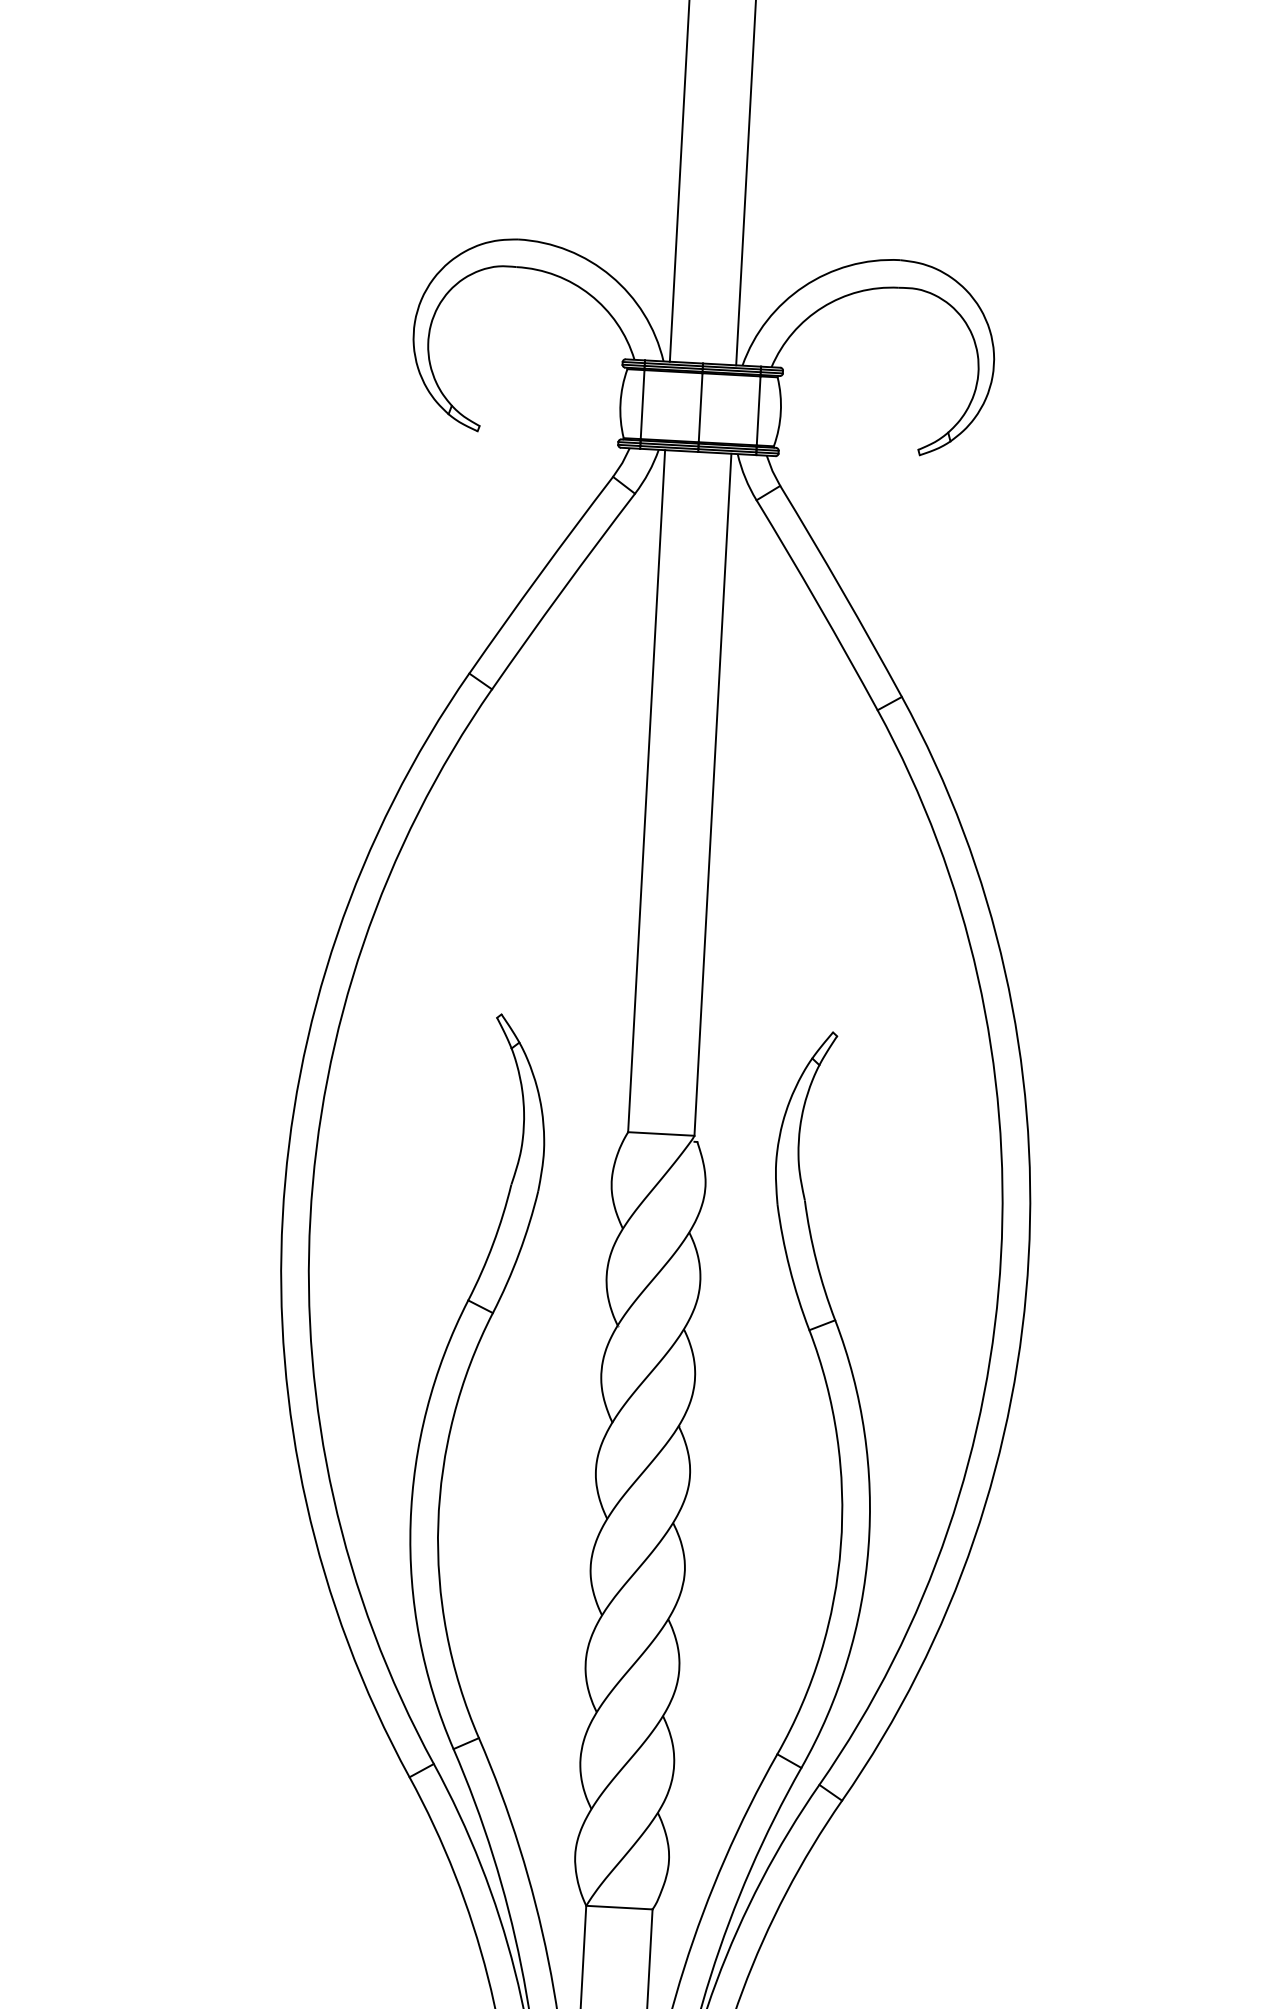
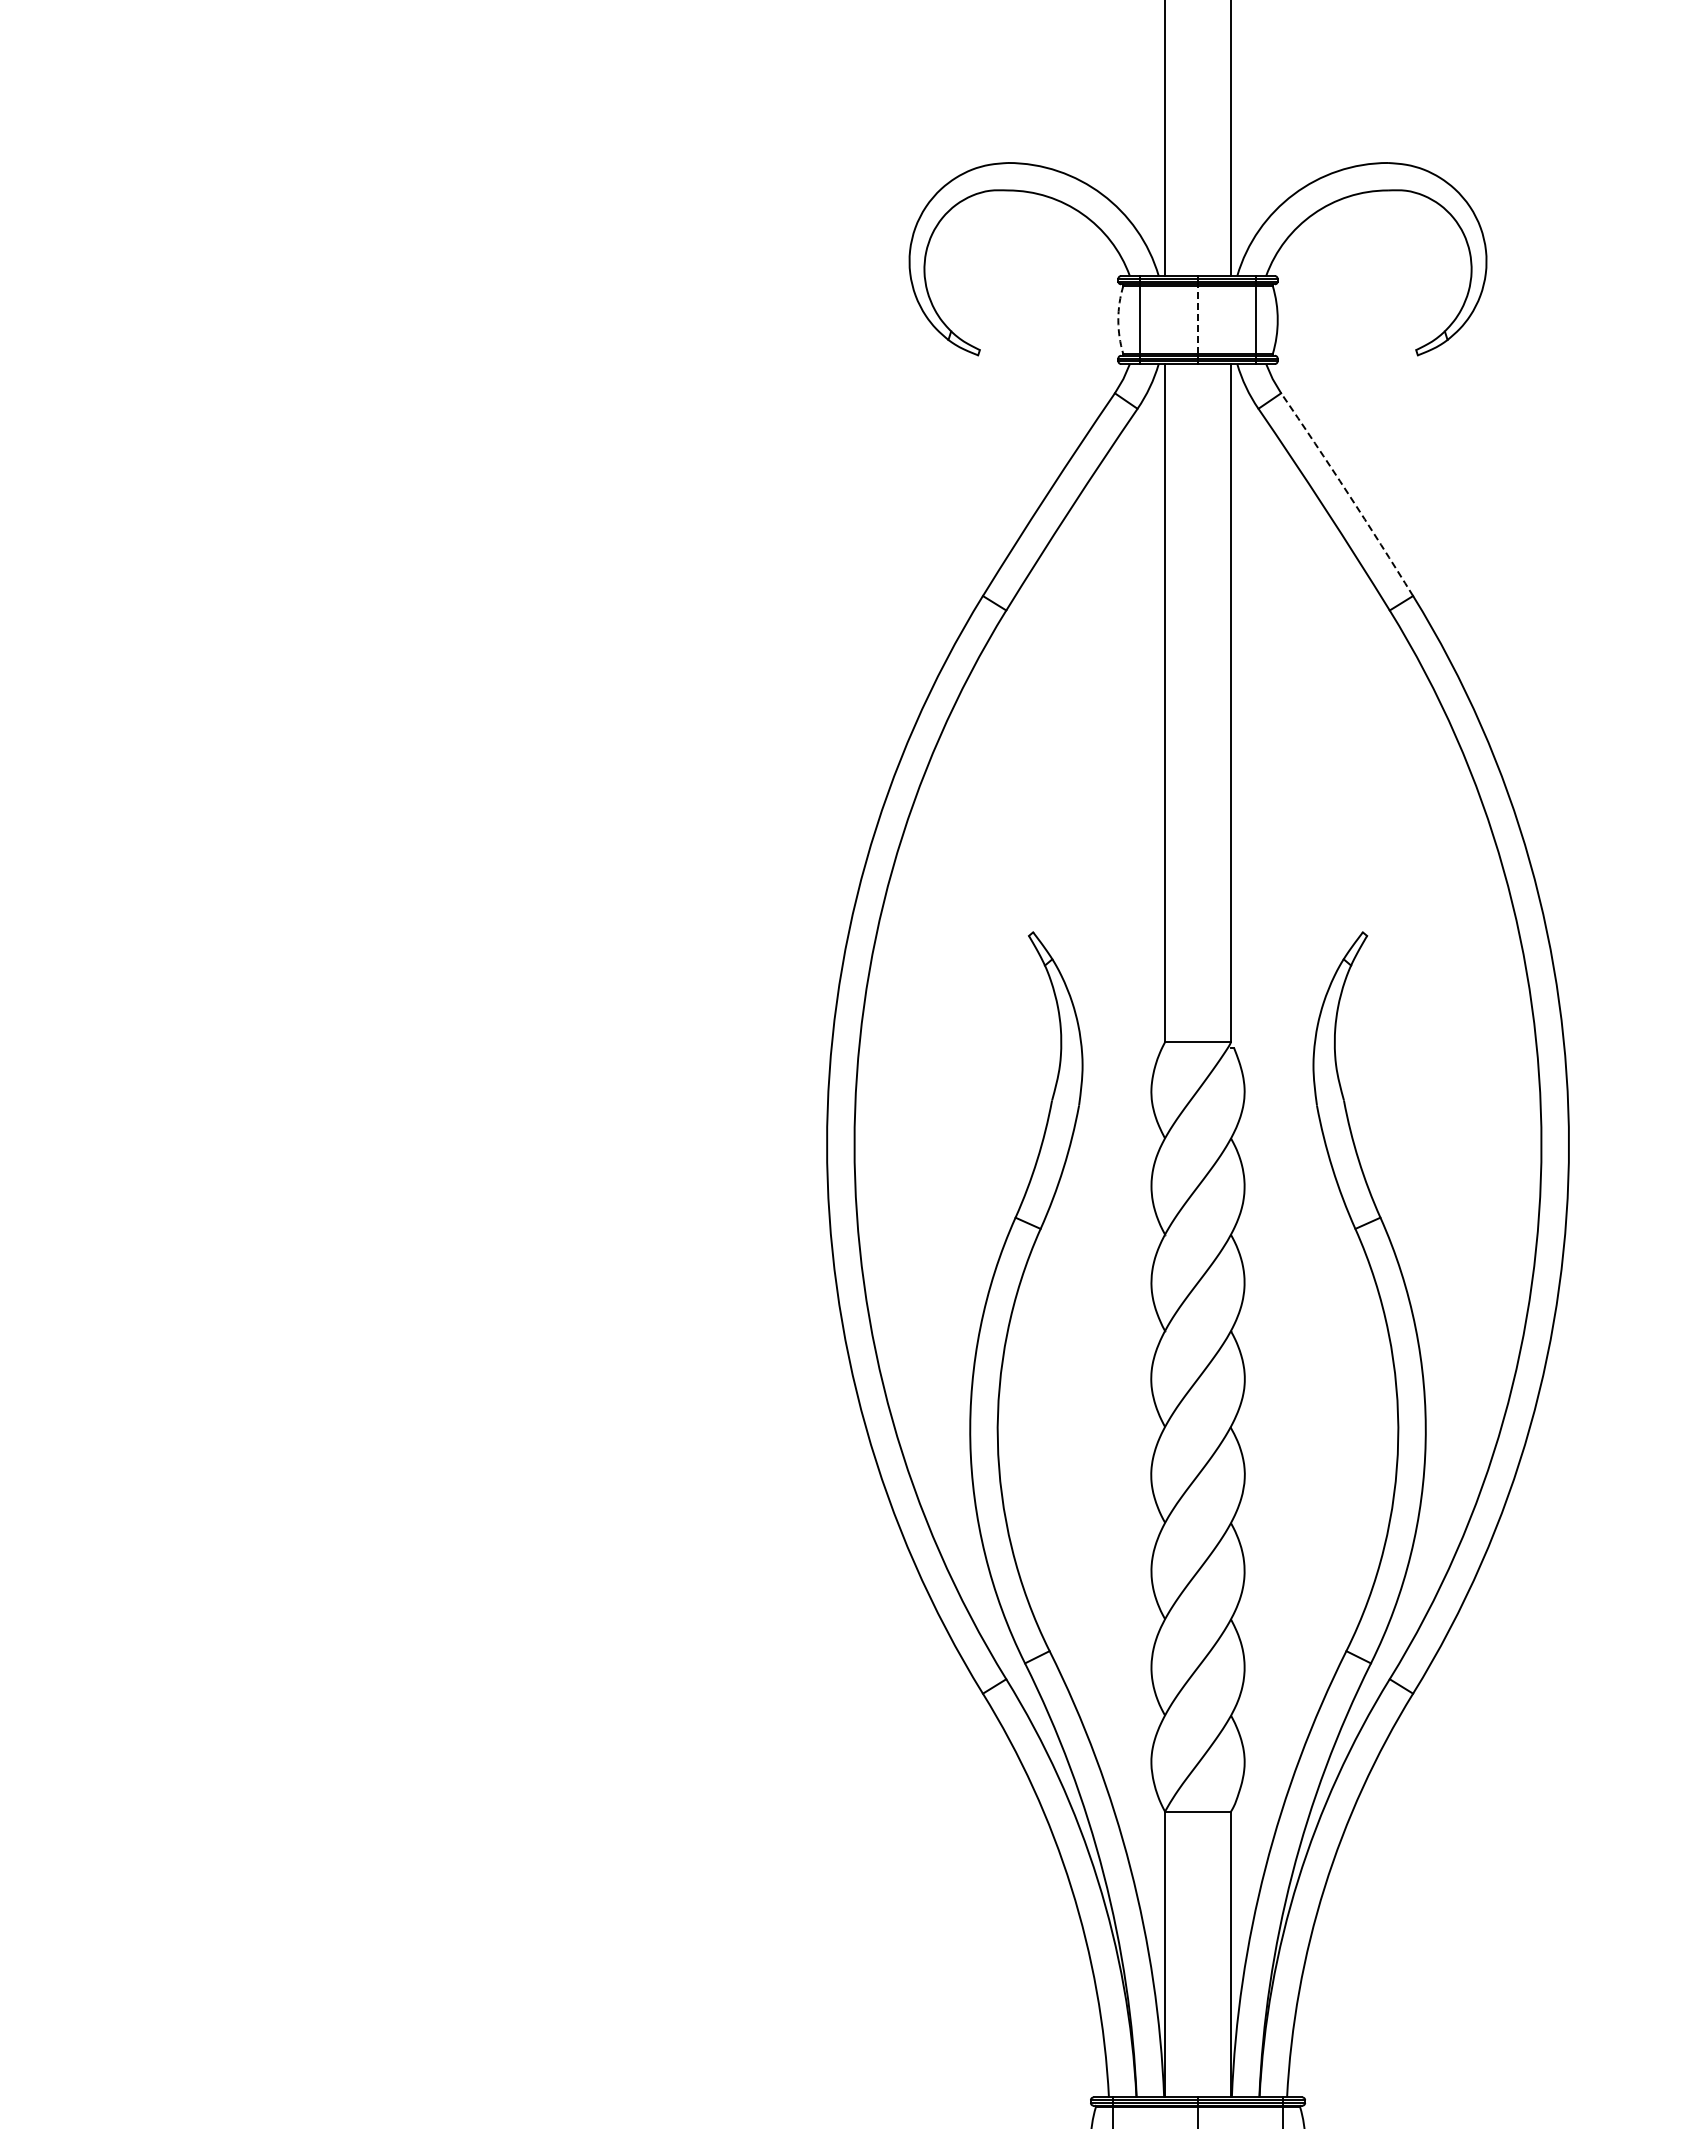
arc: (620, 403) -> (1118, 320), solid -> dashed
line: (701, 407) -> (1198, 319), solid -> dashed
arc: (842, 590) -> (1348, 493), solid -> dashed

